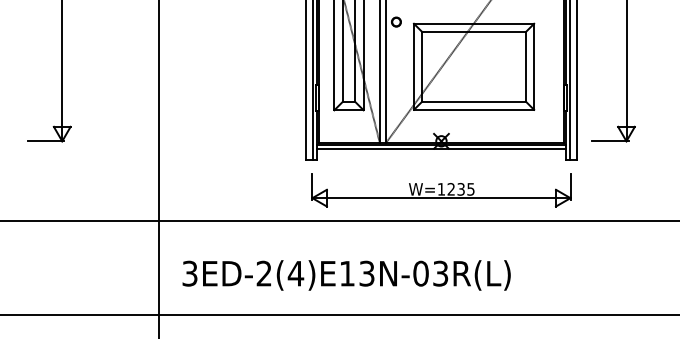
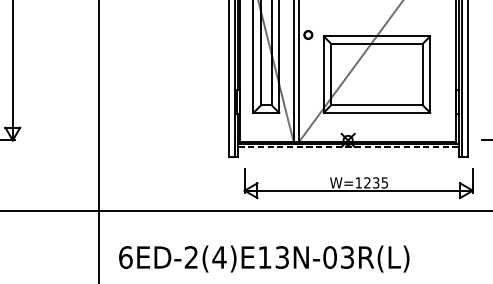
line: (441, 149) -> (348, 147), solid -> dashed
part: (441, 190) -> (358, 183), moved
text: (189, 273) -> (125, 257), 3ED-2(4)E13N-03R(L) -> 6ED-2(4)E13N-03R(L)

